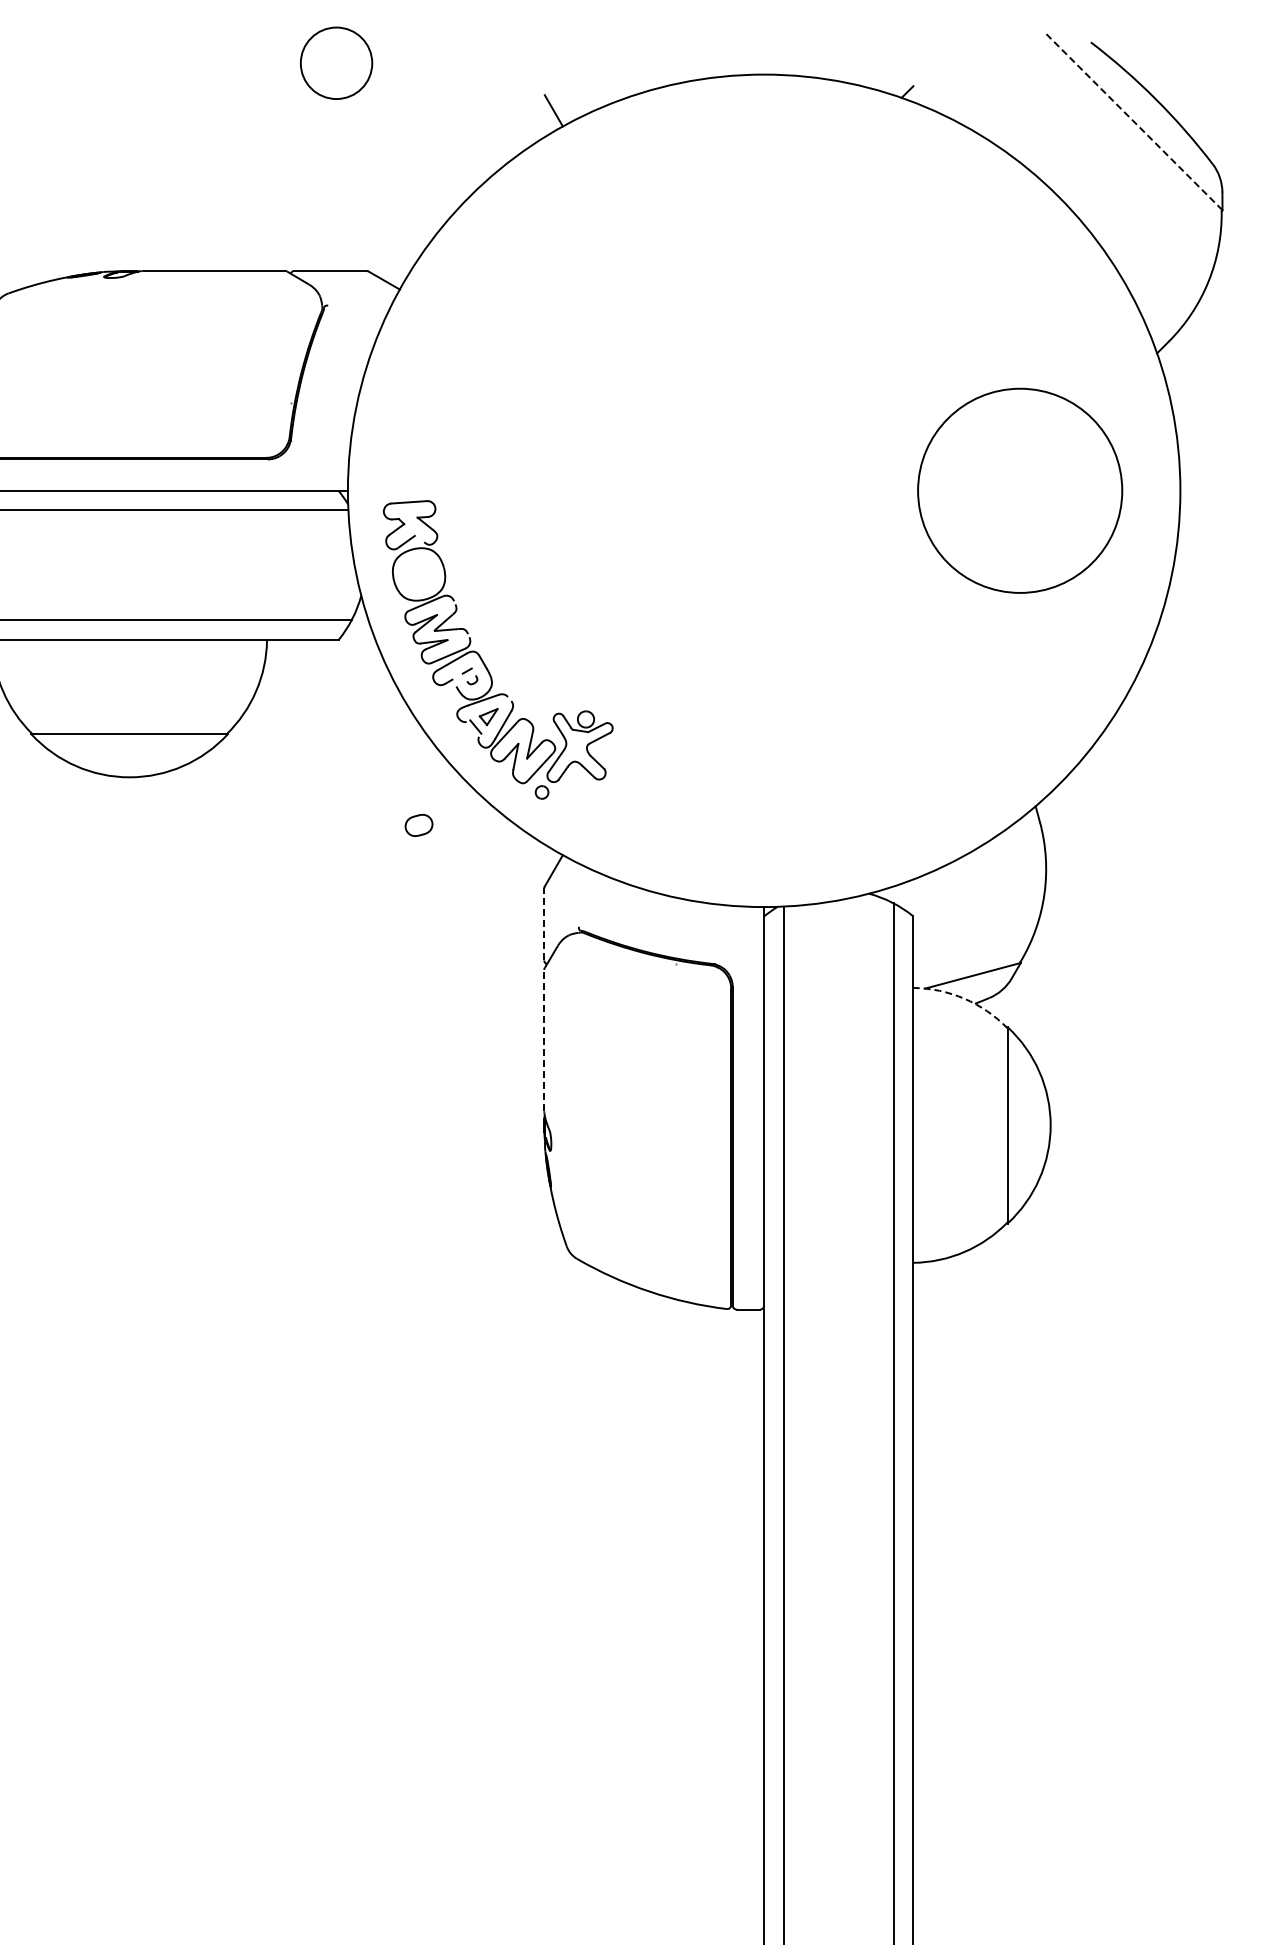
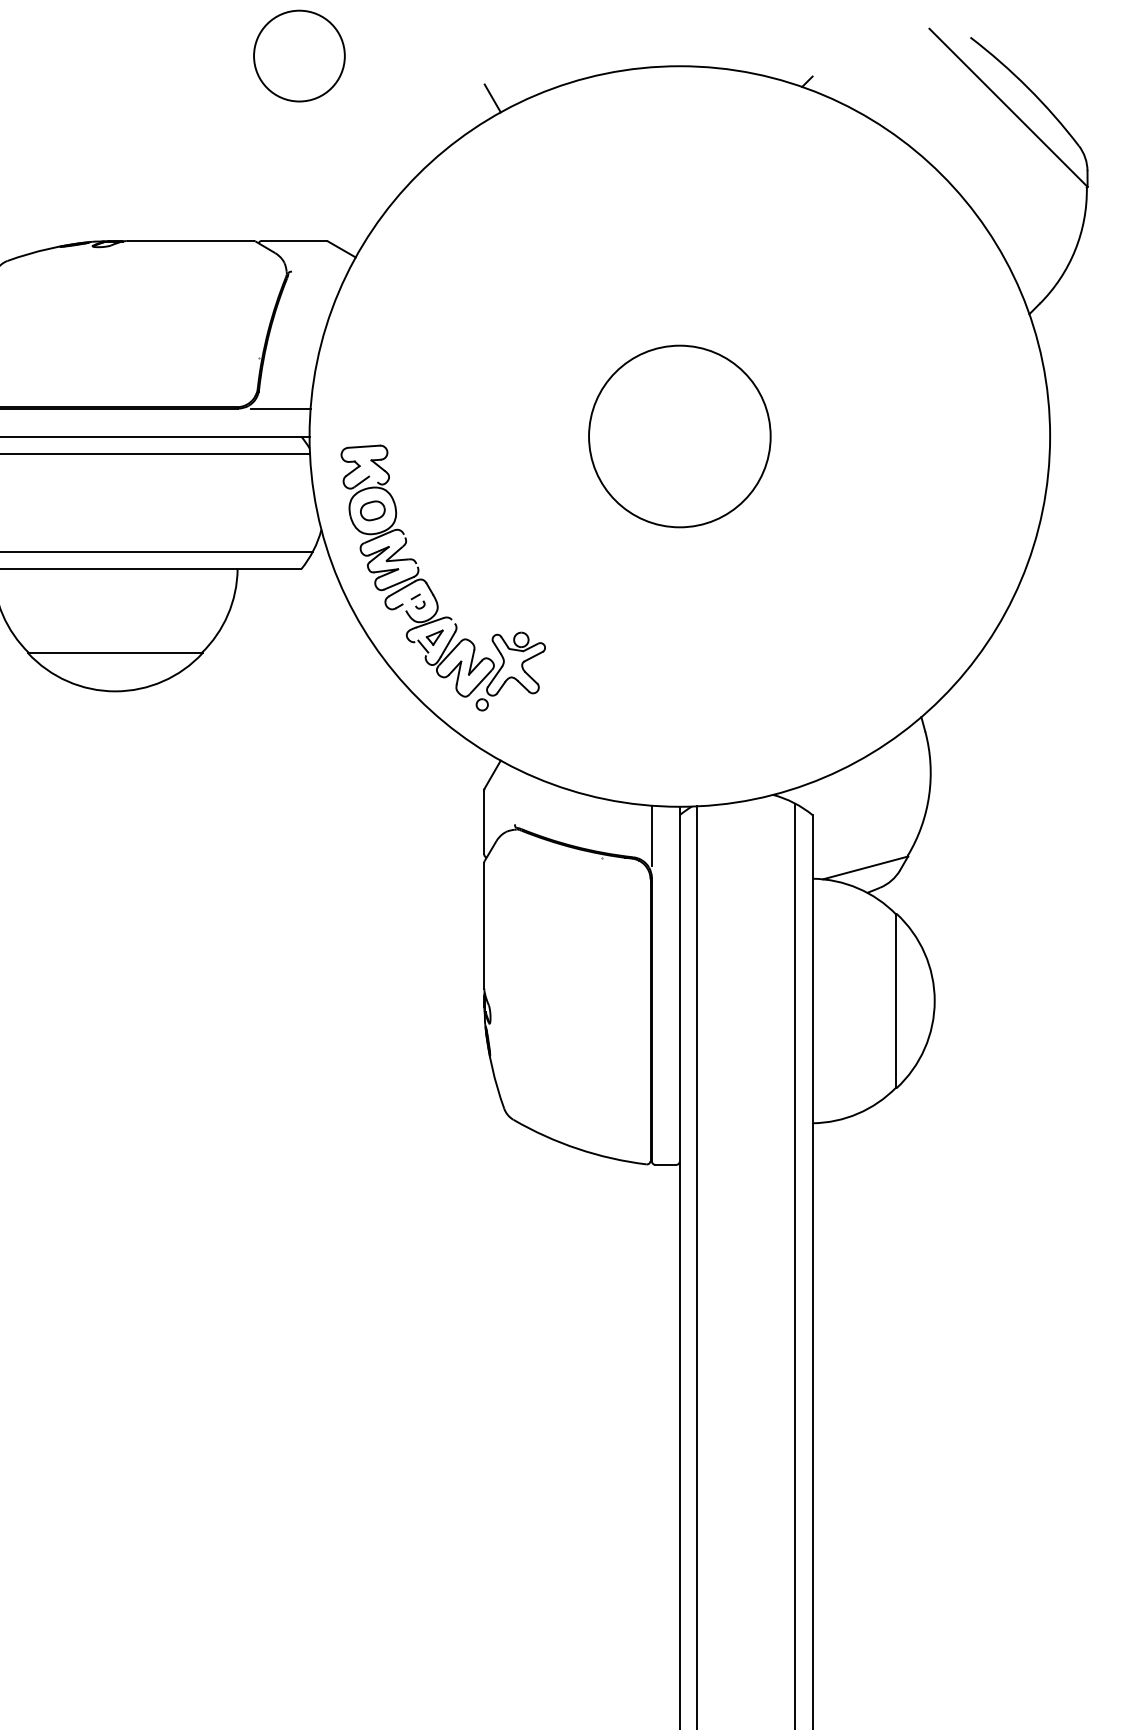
circle: (336, 63) -> (299, 56), size x1.43
line: (1133, 121) -> (1008, 107), dashed -> solid
line: (315, 459) -> (280, 408), added
circle: (1020, 490) -> (680, 436), moved
part: (418, 824) -> (372, 510), moved
line: (544, 923) -> (484, 821), dashed -> solid
line: (732, 939) -> (651, 835), added
arc: (964, 998) -> (858, 888), dashed -> solid
line: (544, 1040) -> (484, 925), dashed -> solid

